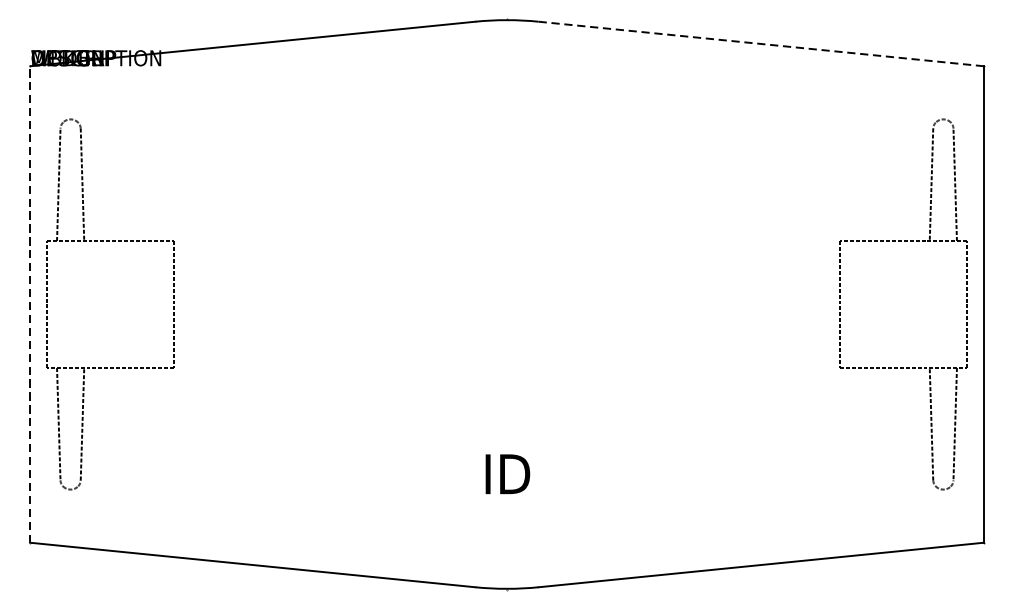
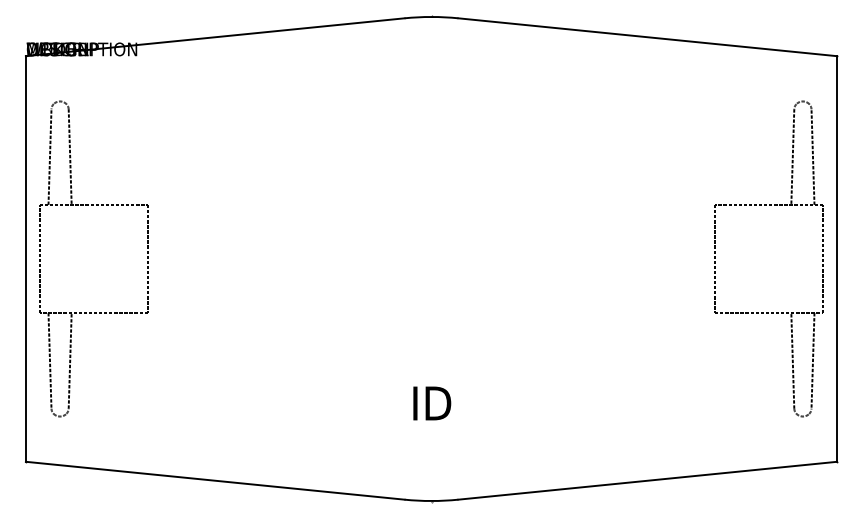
line: (761, 44) -> (648, 37), dashed -> solid
line: (29, 305) -> (25, 259), dashed -> solid

